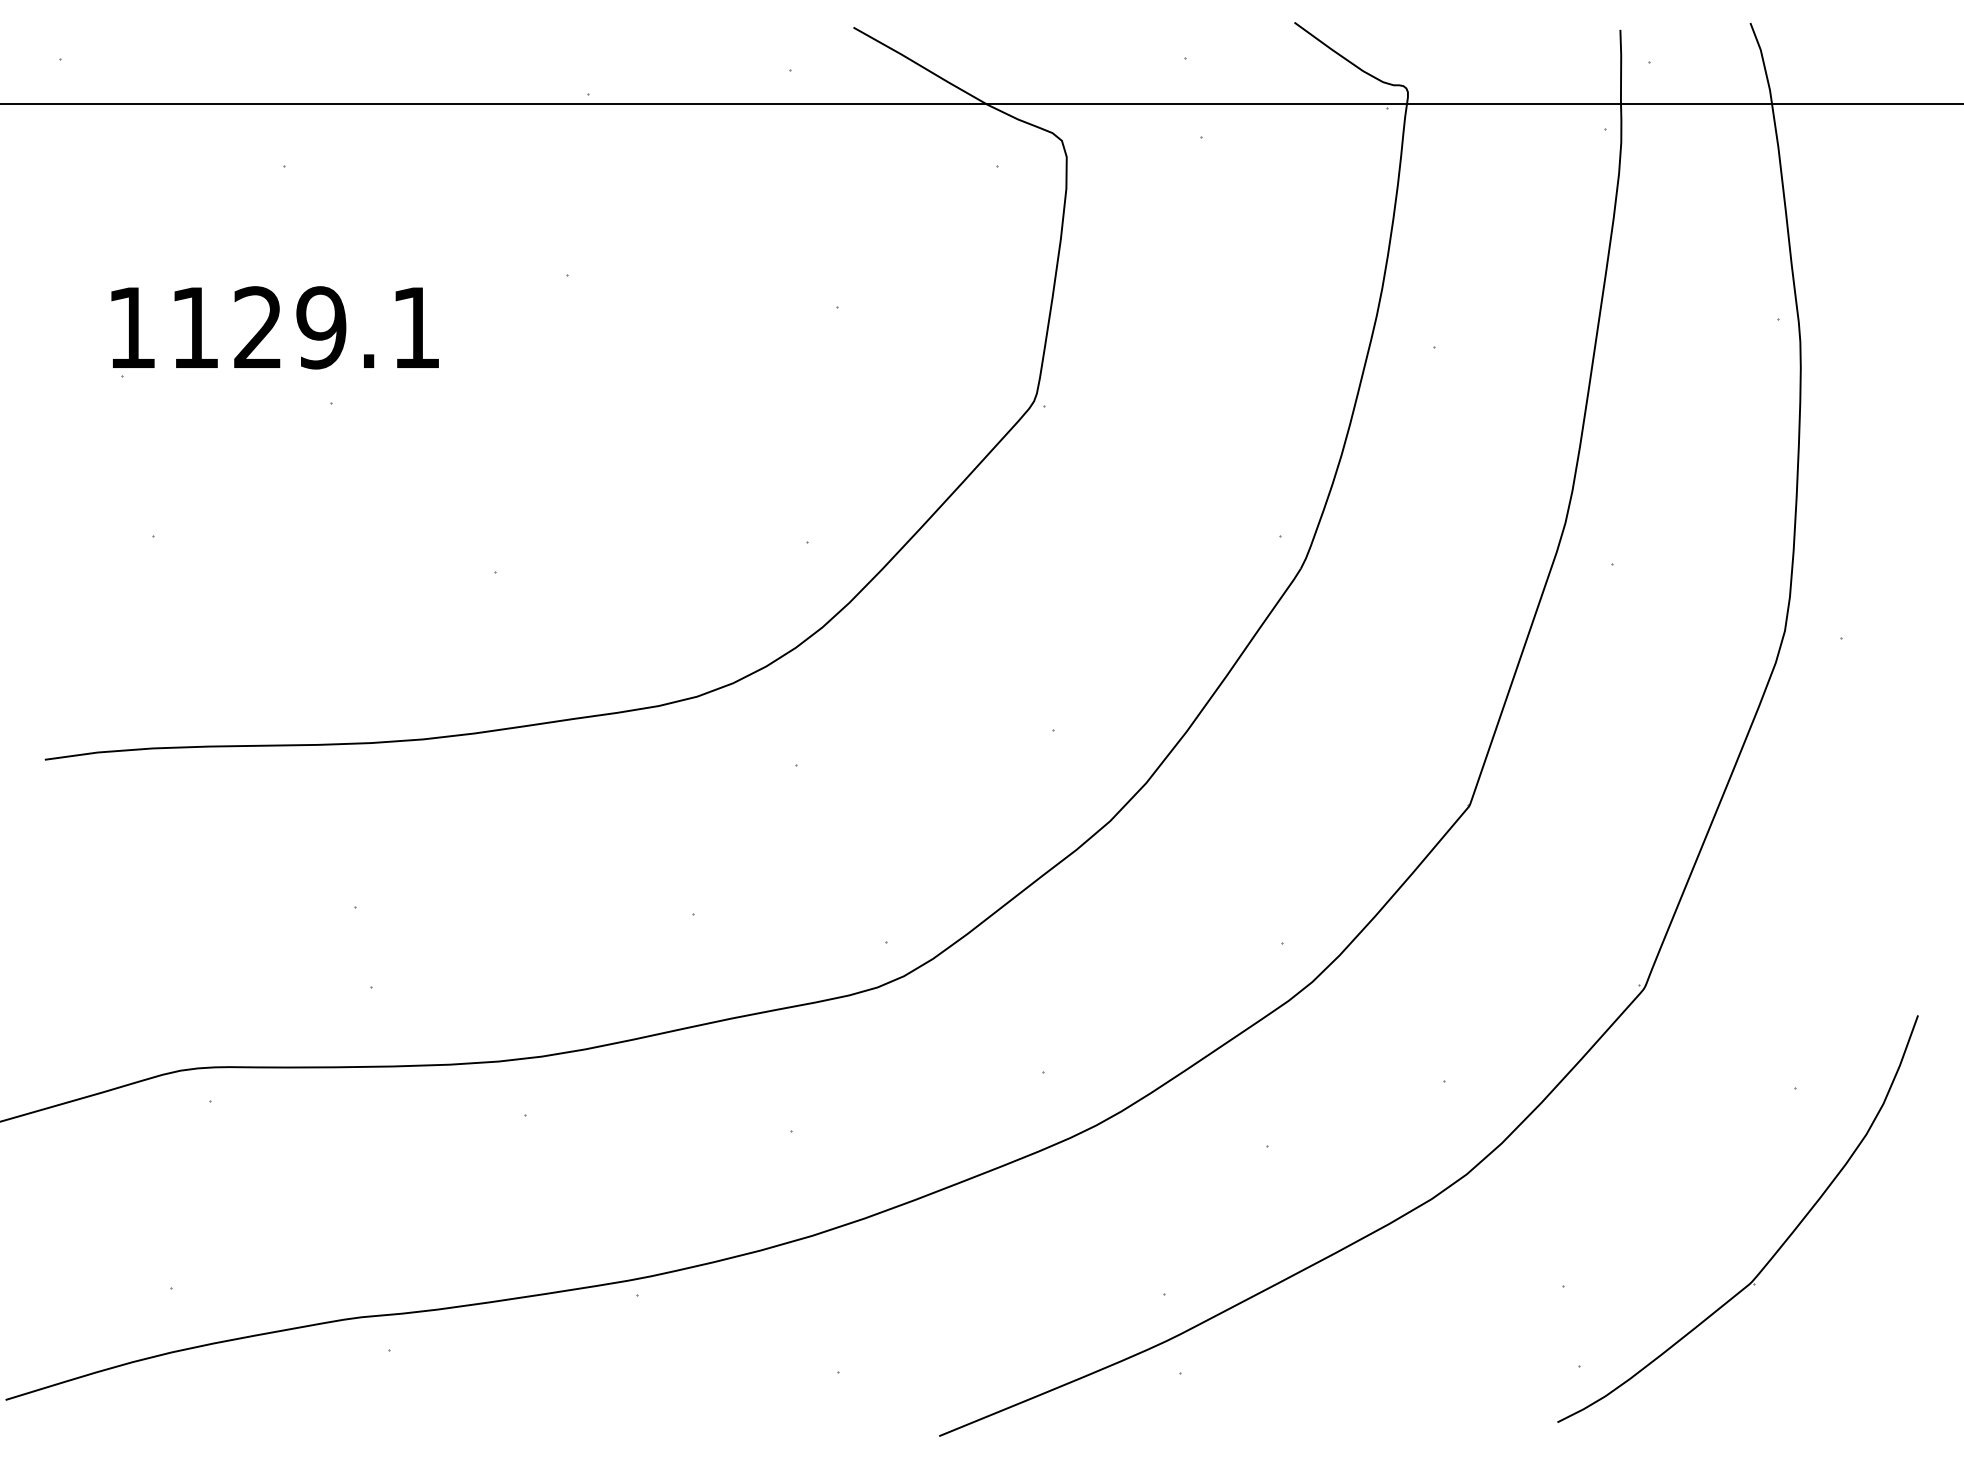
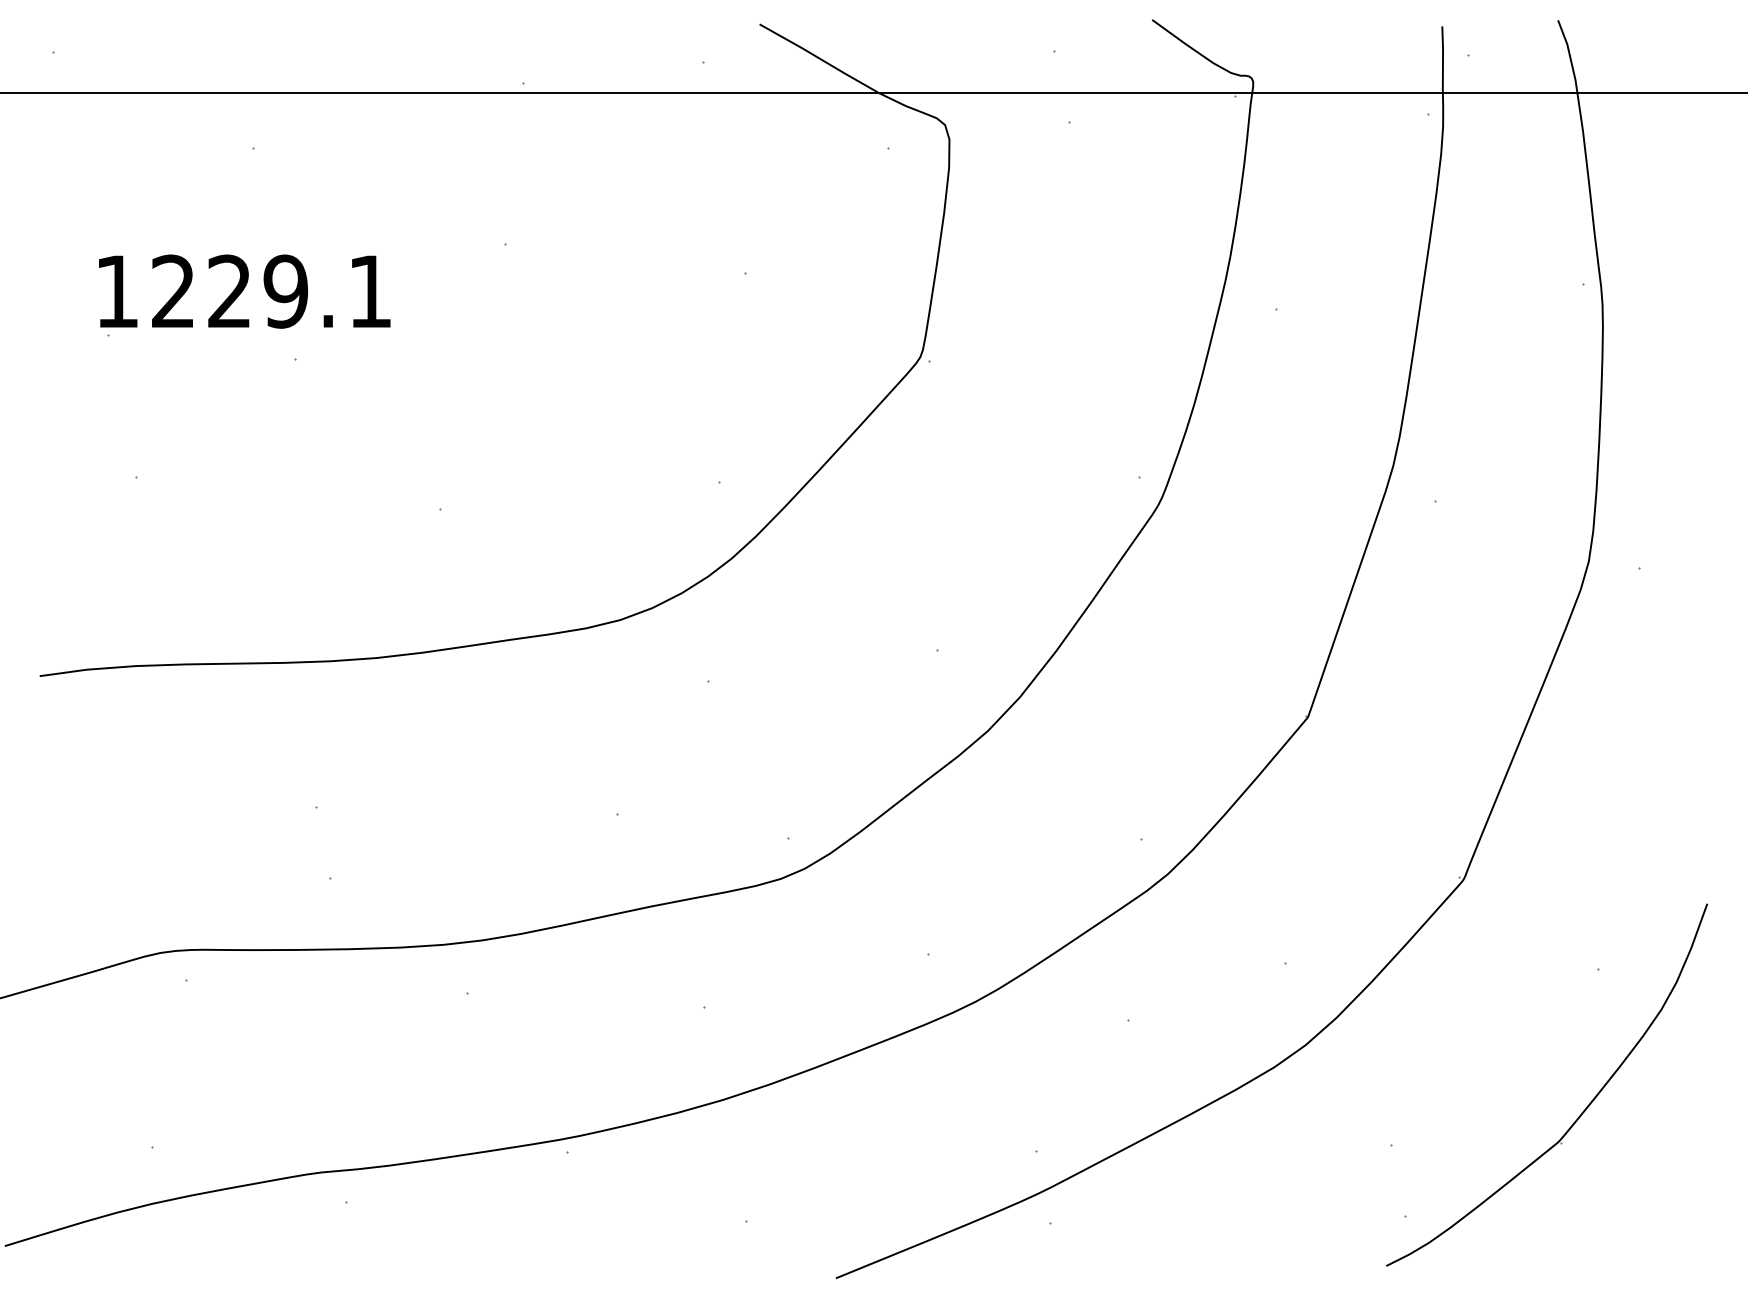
text: (194, 326) -> (172, 290), 1129.1 -> 1229.1

